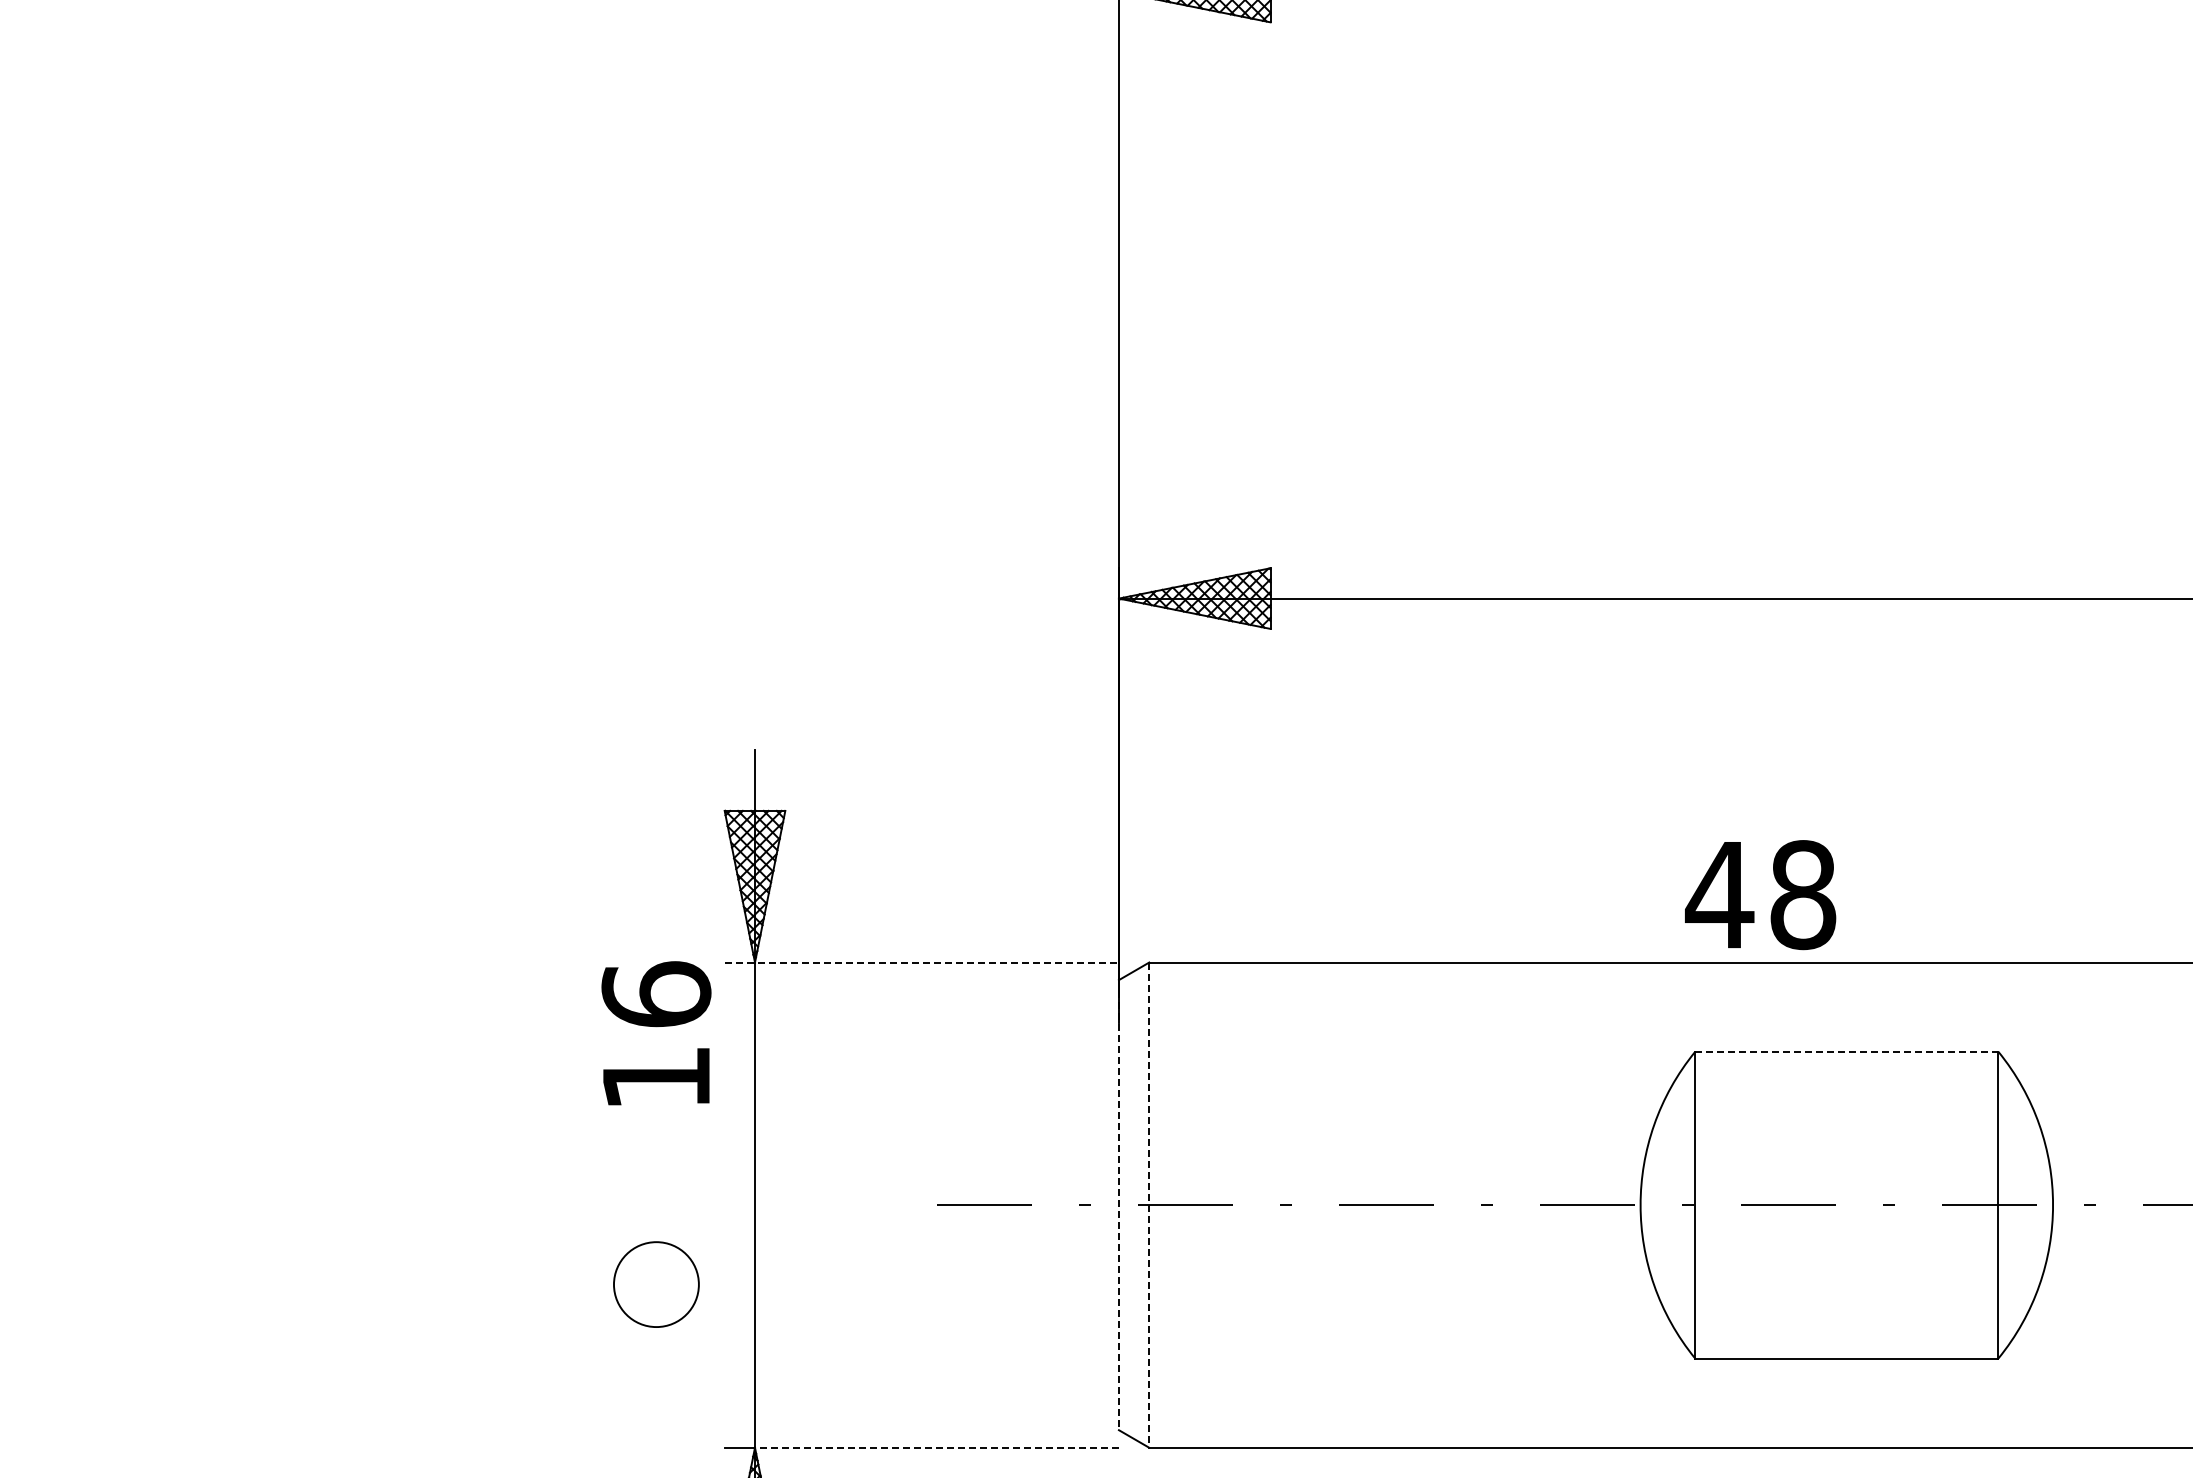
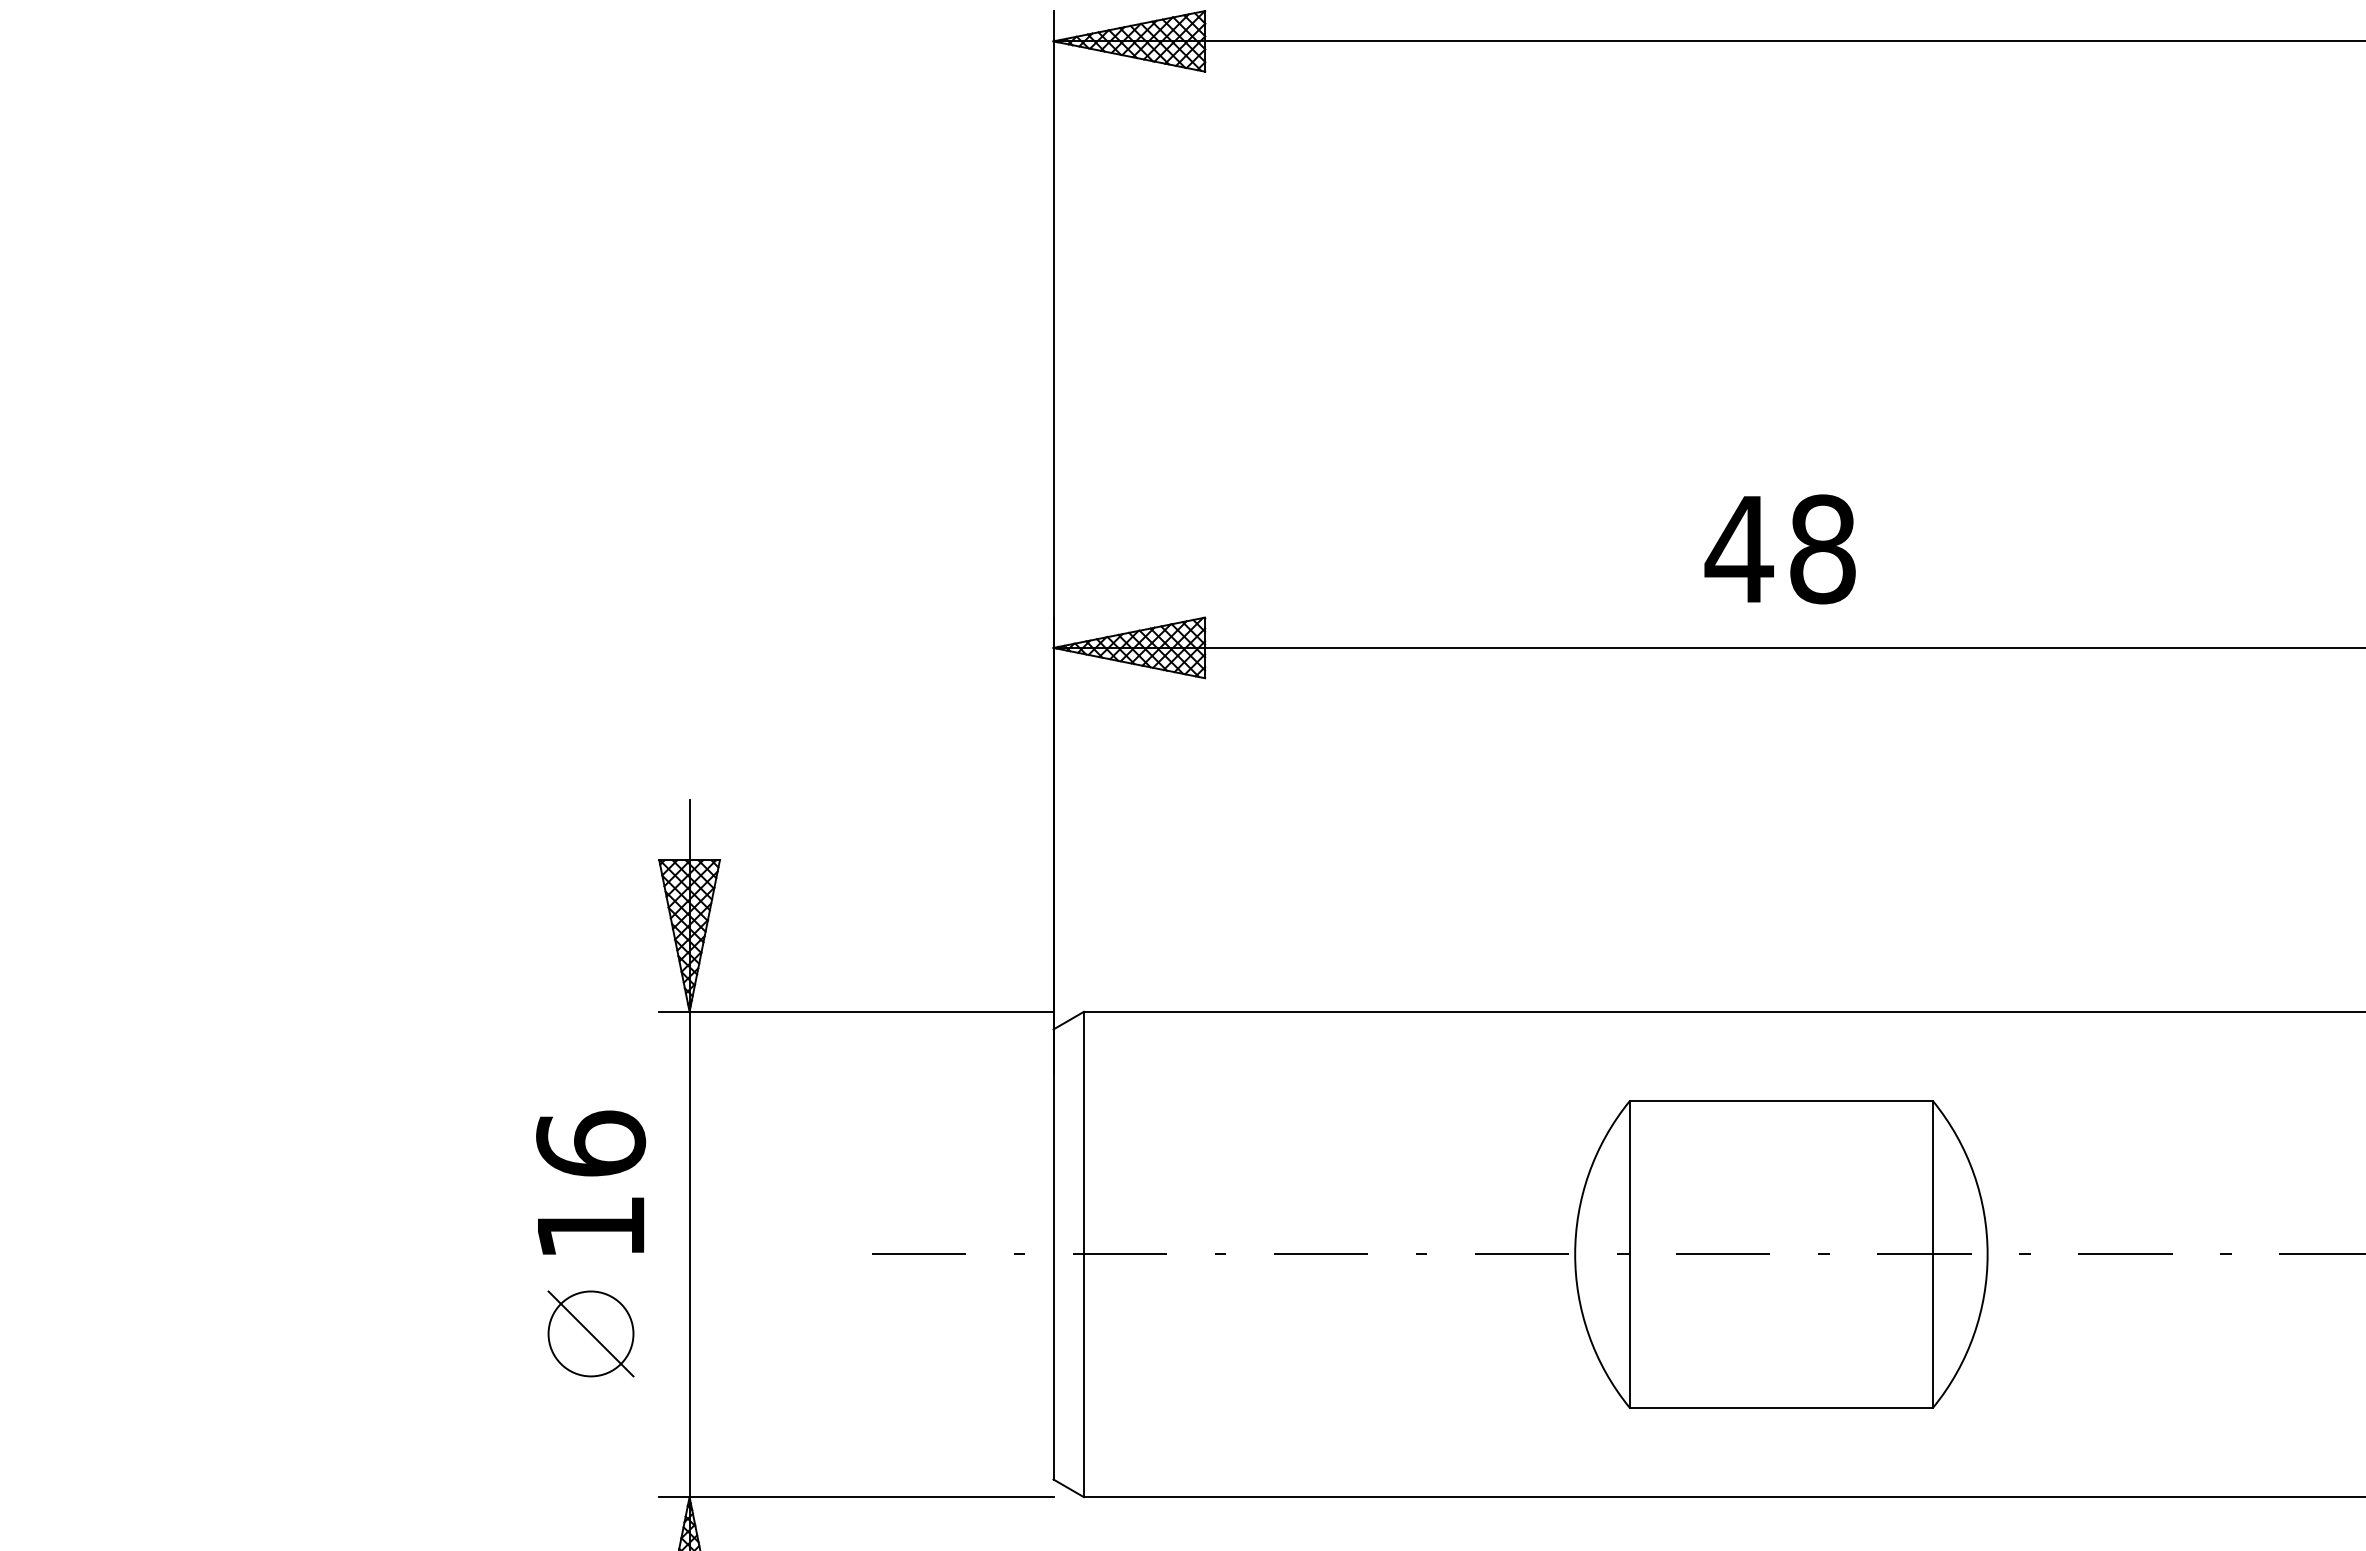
text: (1759, 895) -> (1779, 549), moved
line: (921, 962) -> (856, 1011), dashed -> solid
text: (656, 1033) -> (591, 1182), moved
line: (1846, 1052) -> (1781, 1101), dashed -> solid
line: (1118, 1205) -> (1053, 1254), dashed -> solid
line: (1148, 1205) -> (1083, 1254), dashed -> solid
line: (655, 1284) -> (590, 1333), added
line: (936, 1448) -> (871, 1497), dashed -> solid

